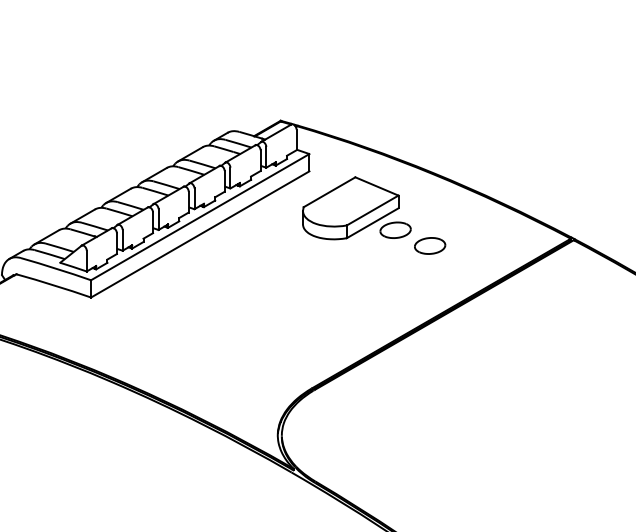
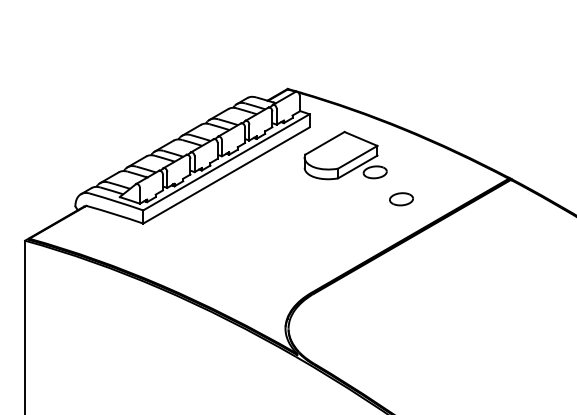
part: (430, 246) -> (401, 199), moved

